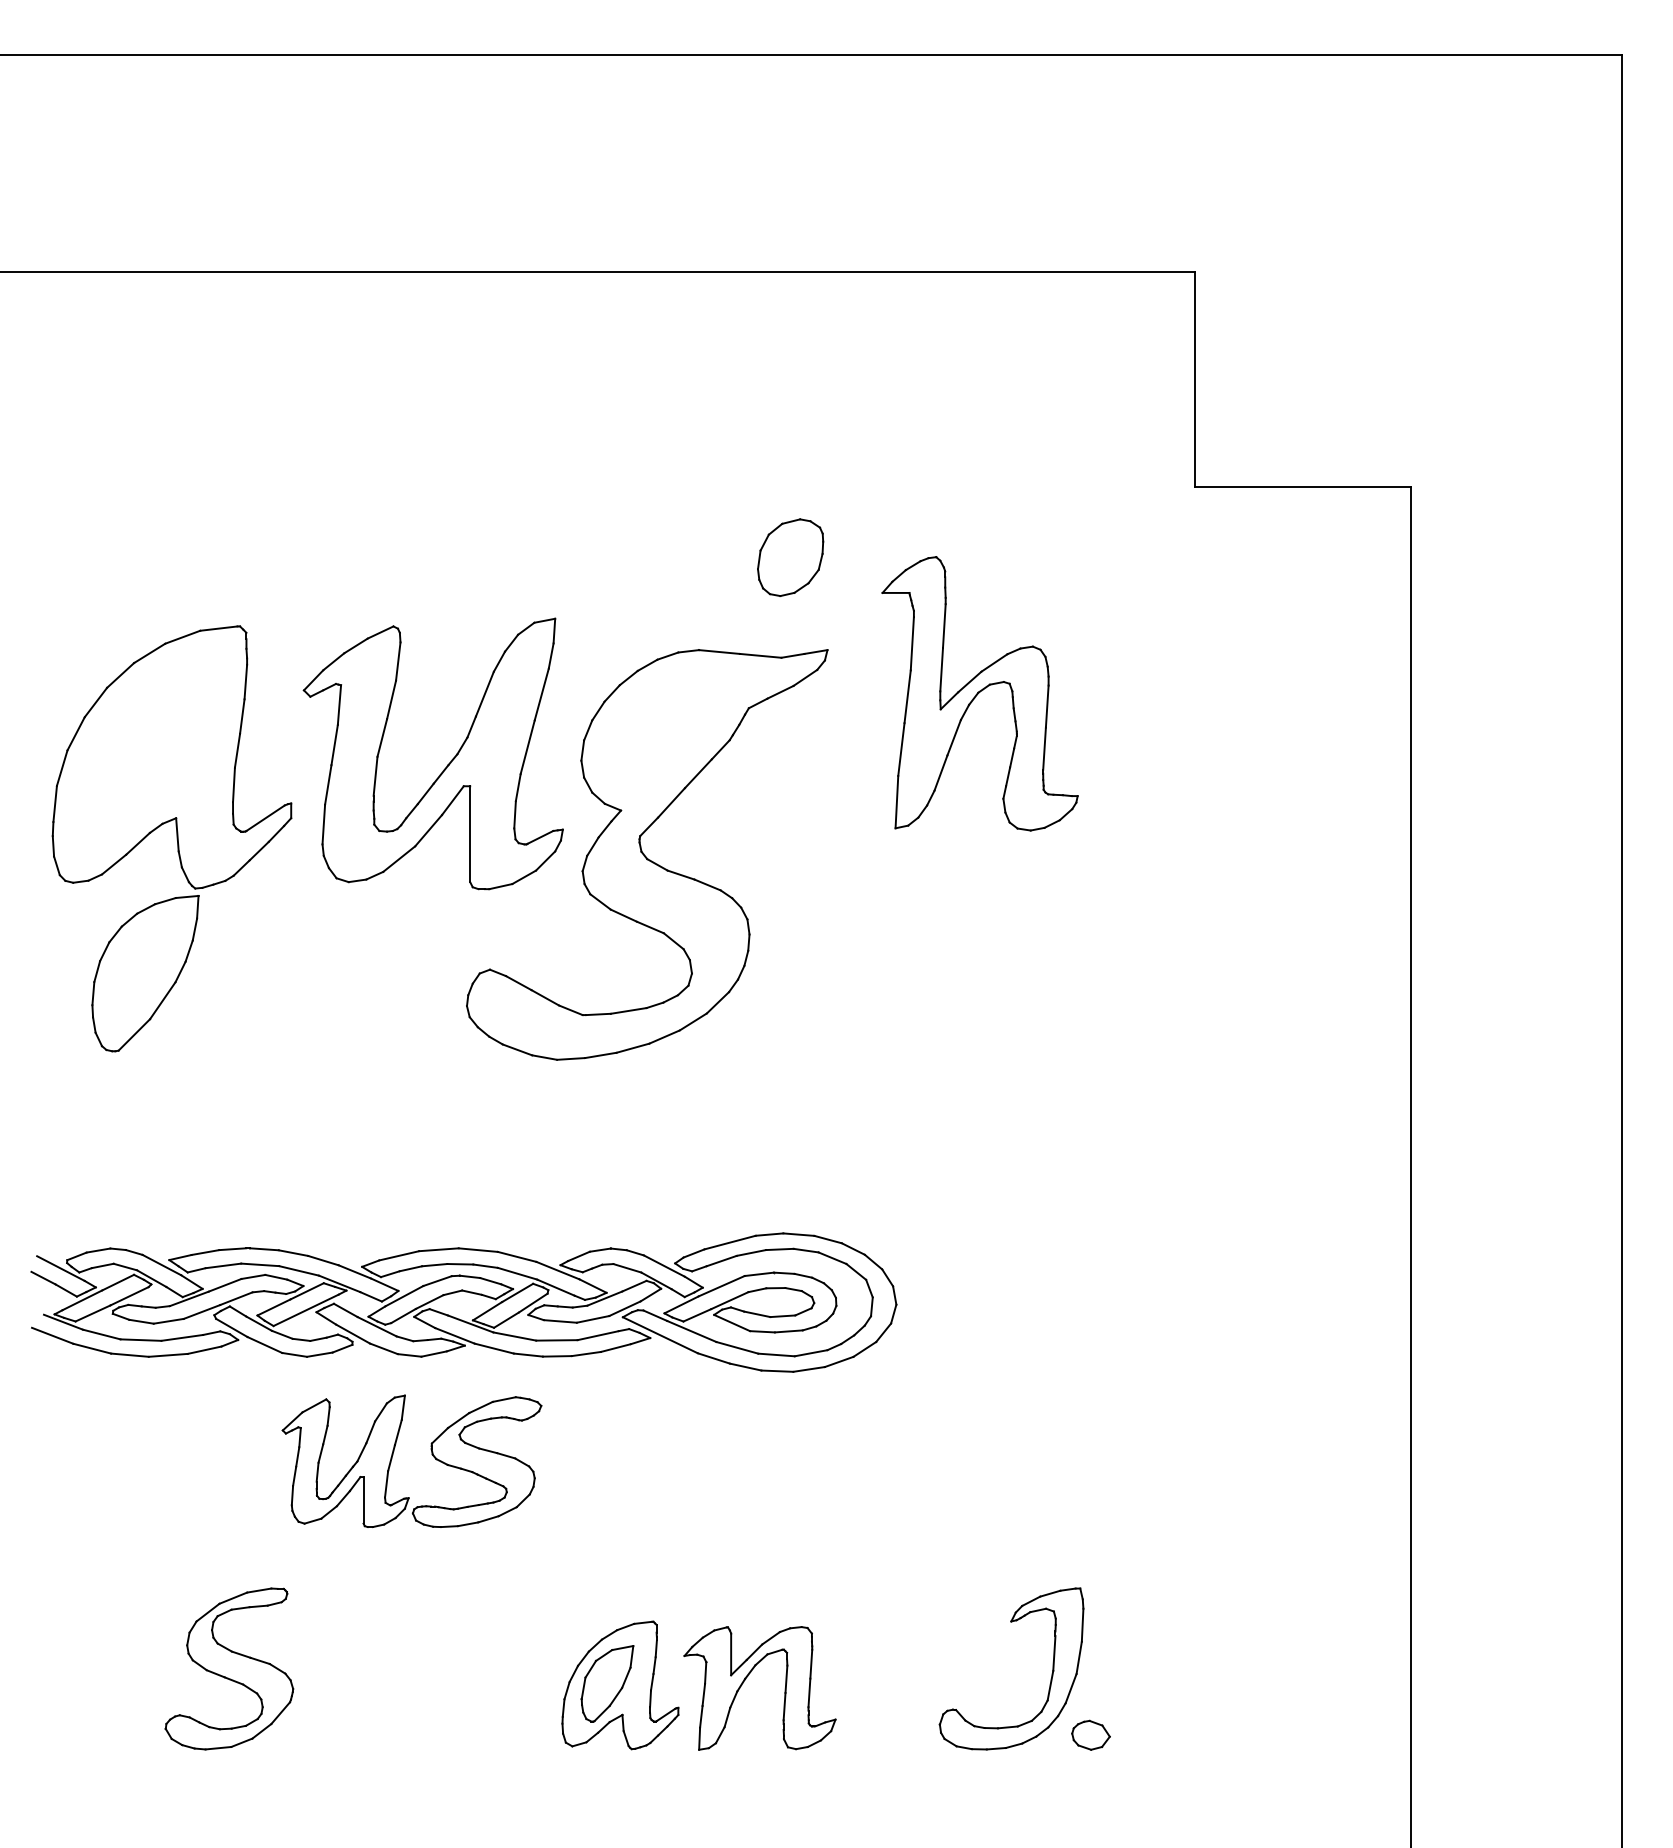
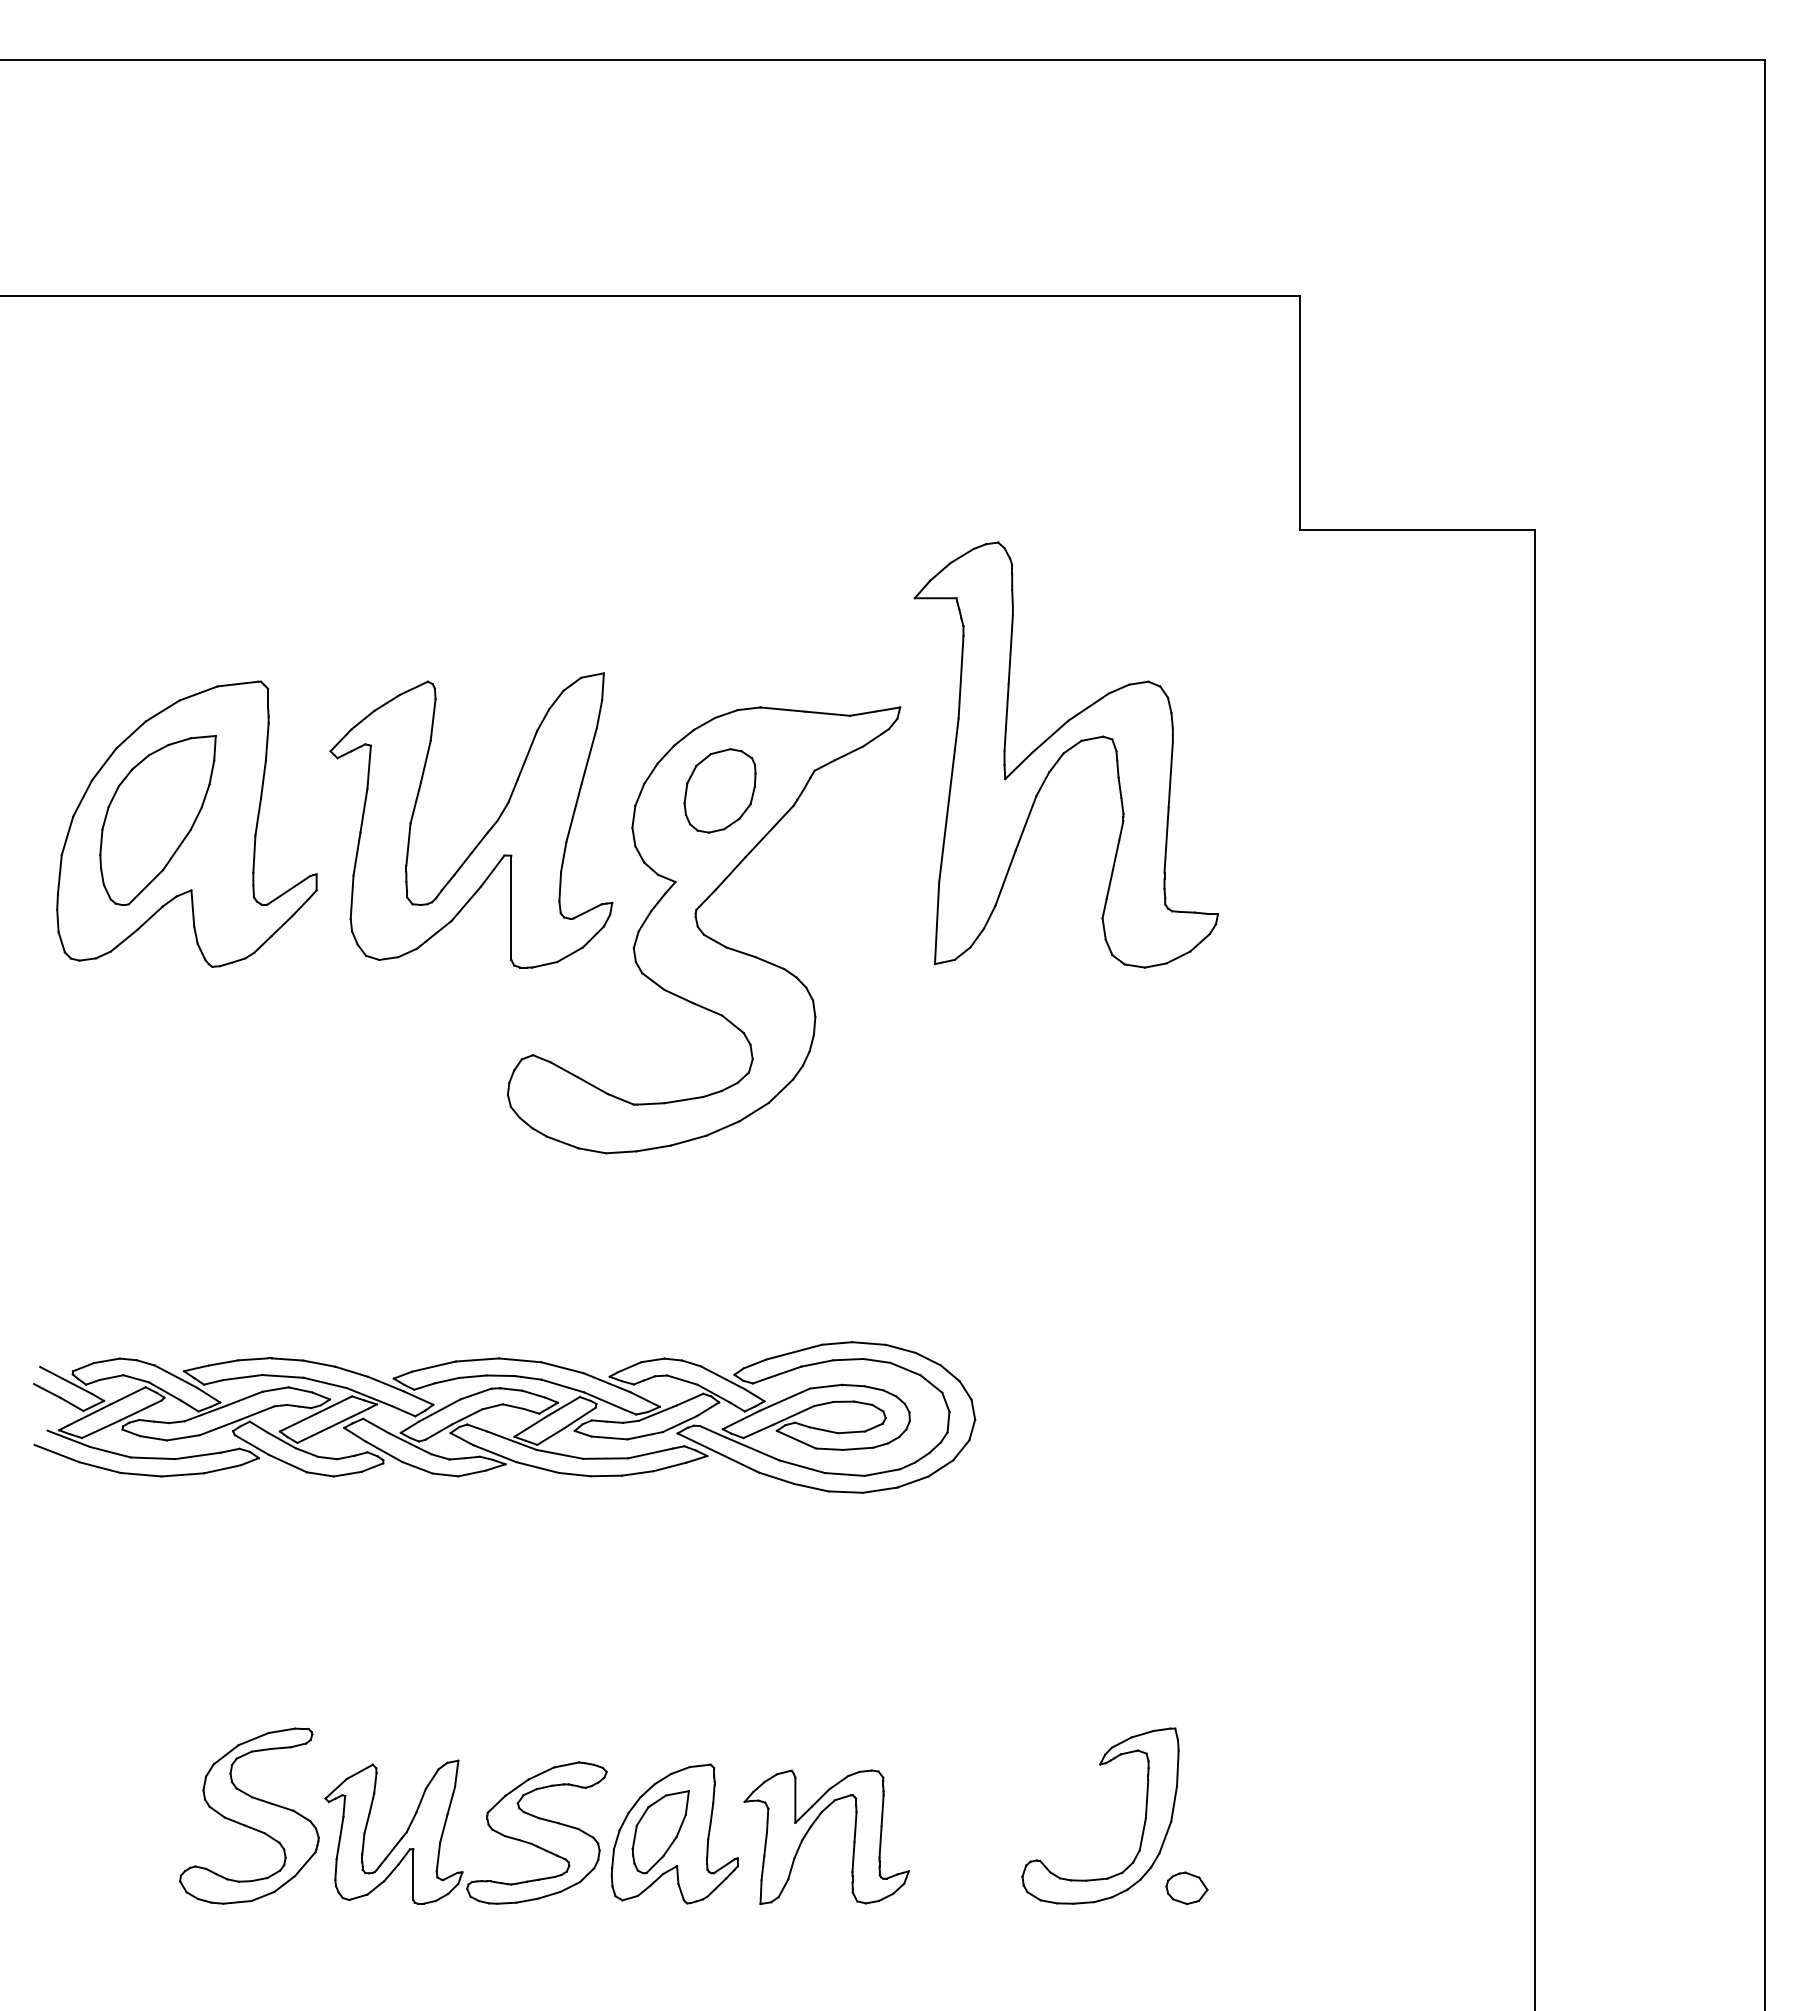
part: (790, 557) -> (719, 790), moved
part: (979, 693) -> (1065, 754), size x1.43
part: (144, 973) -> (157, 820), moved
part: (393, 1457) -> (445, 1827), moved

